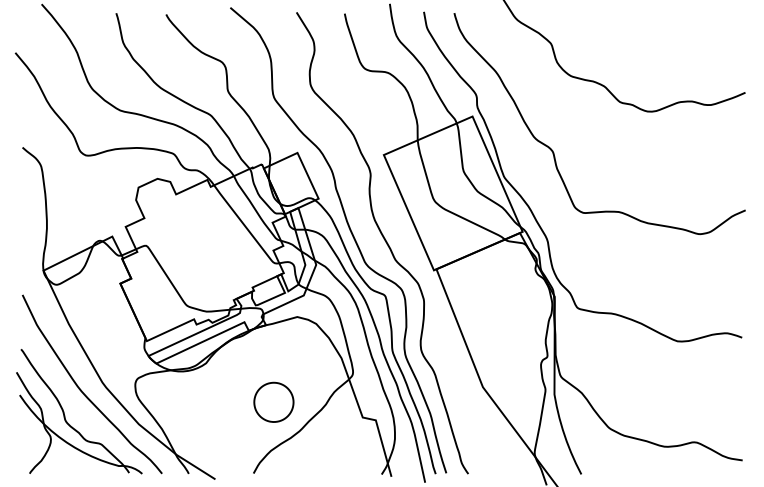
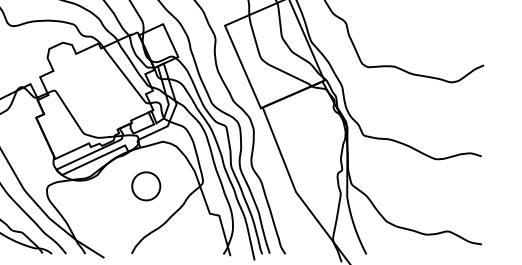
part: (273, 401) -> (145, 185), moved

